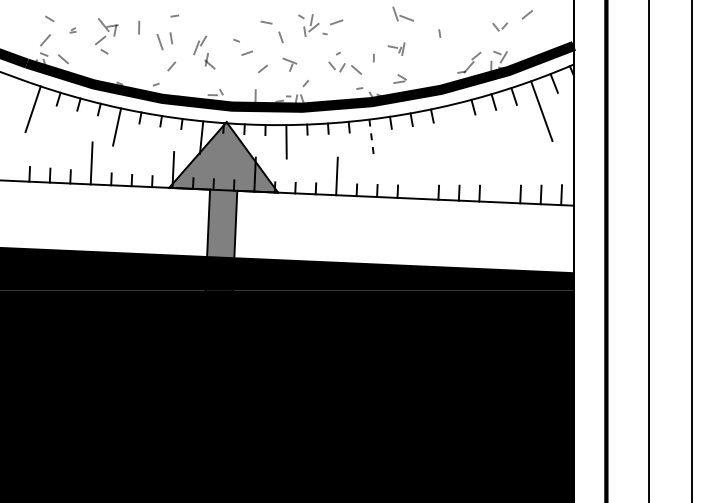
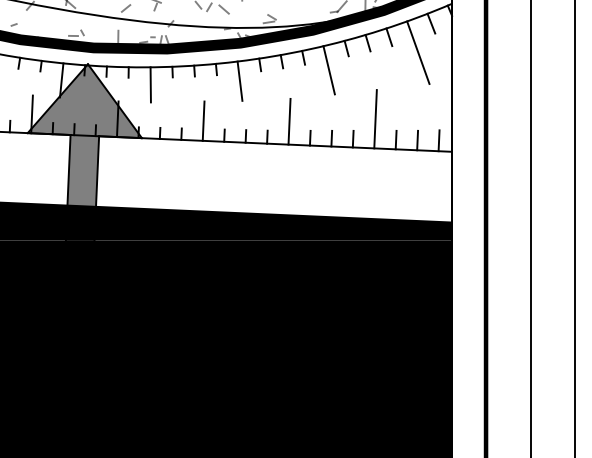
line: (456, 127) -> (328, 69), added
line: (371, 138) -> (239, 81), dashed -> solid
line: (500, 174) -> (375, 119), added
line: (418, 176) -> (289, 121), added

